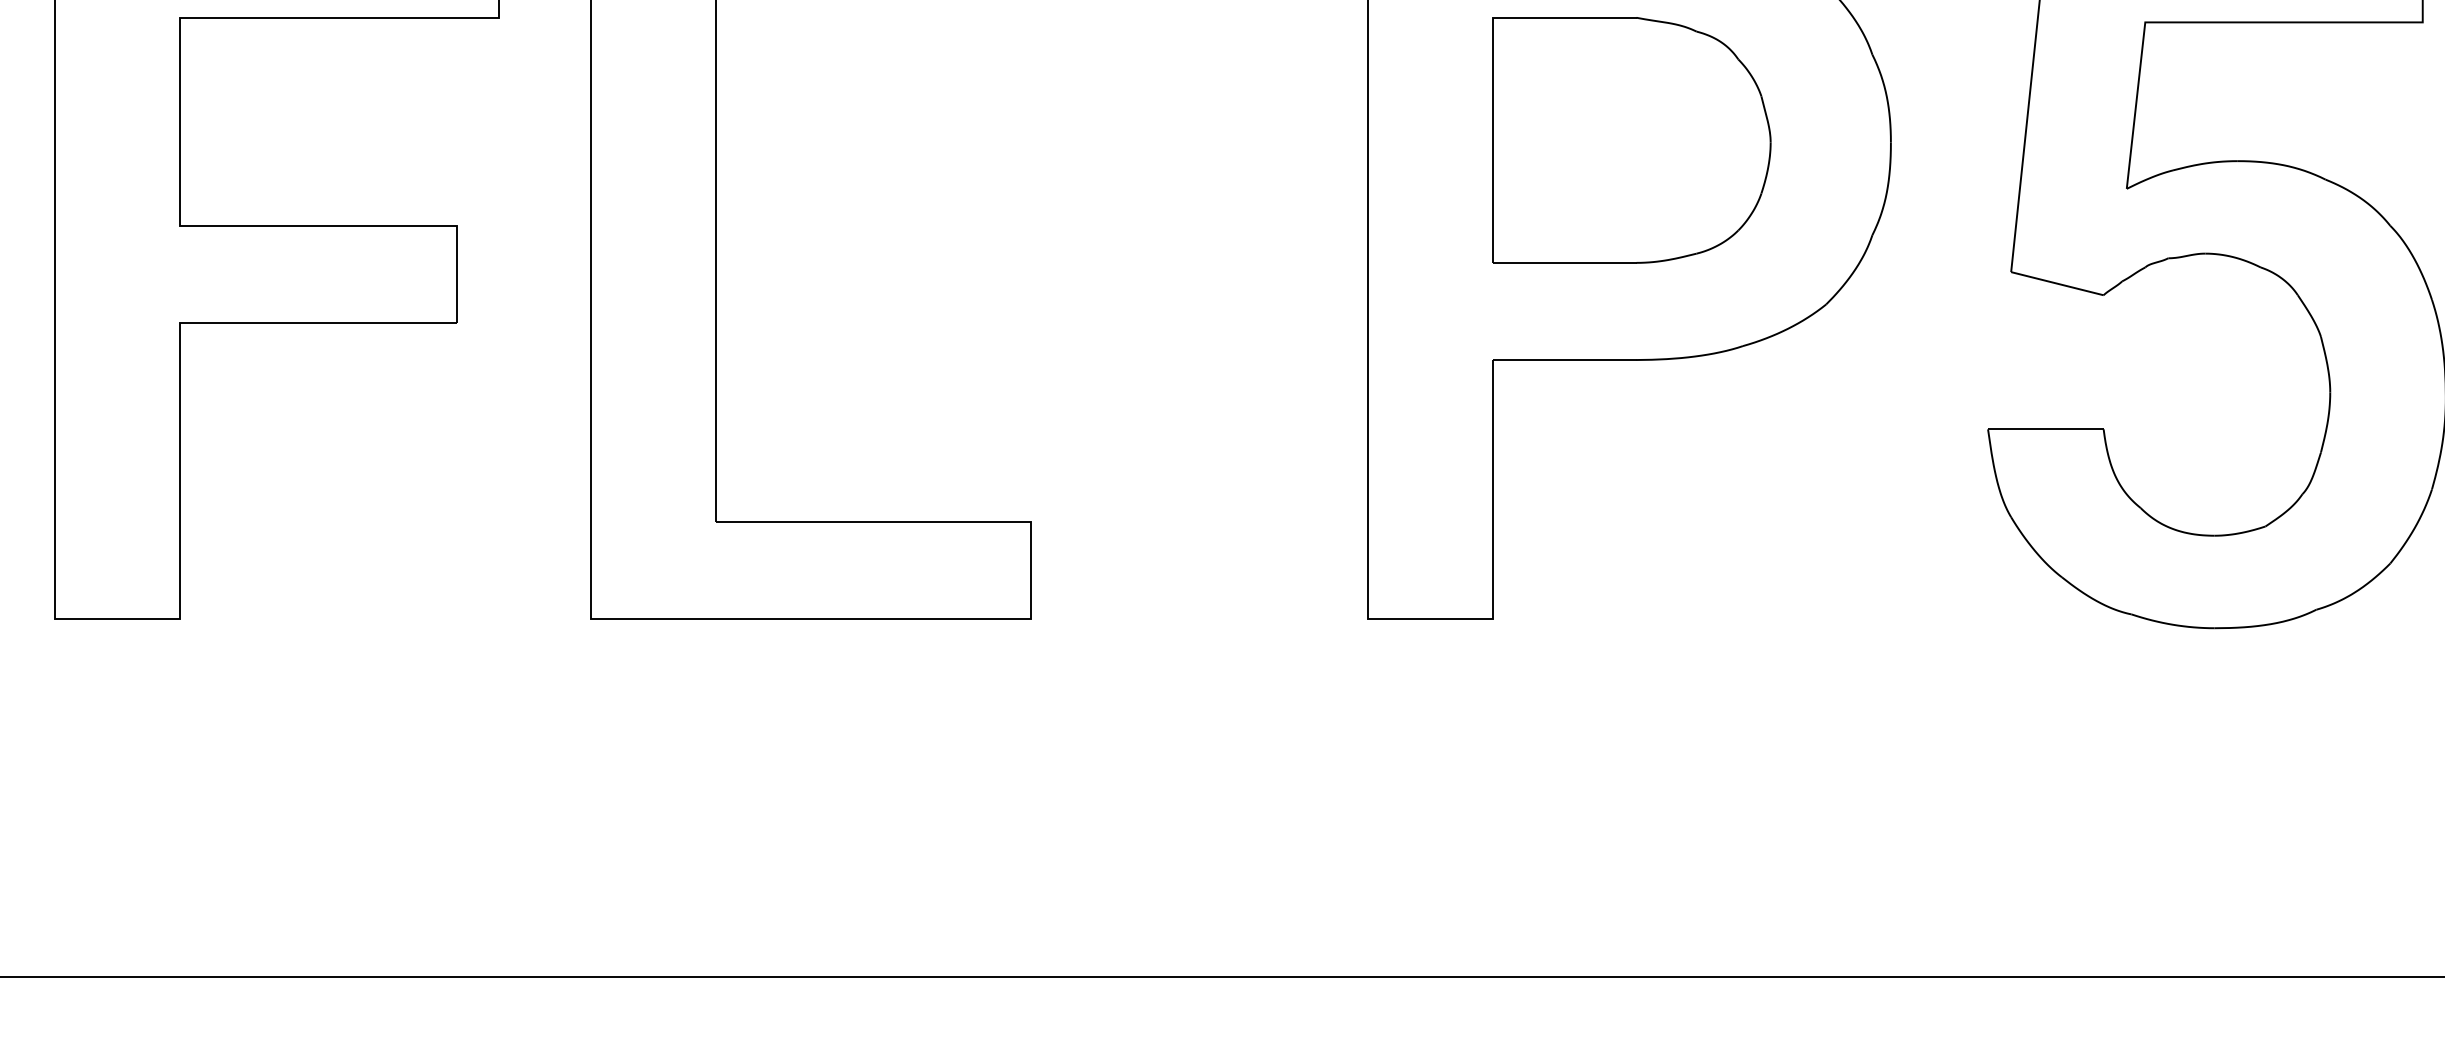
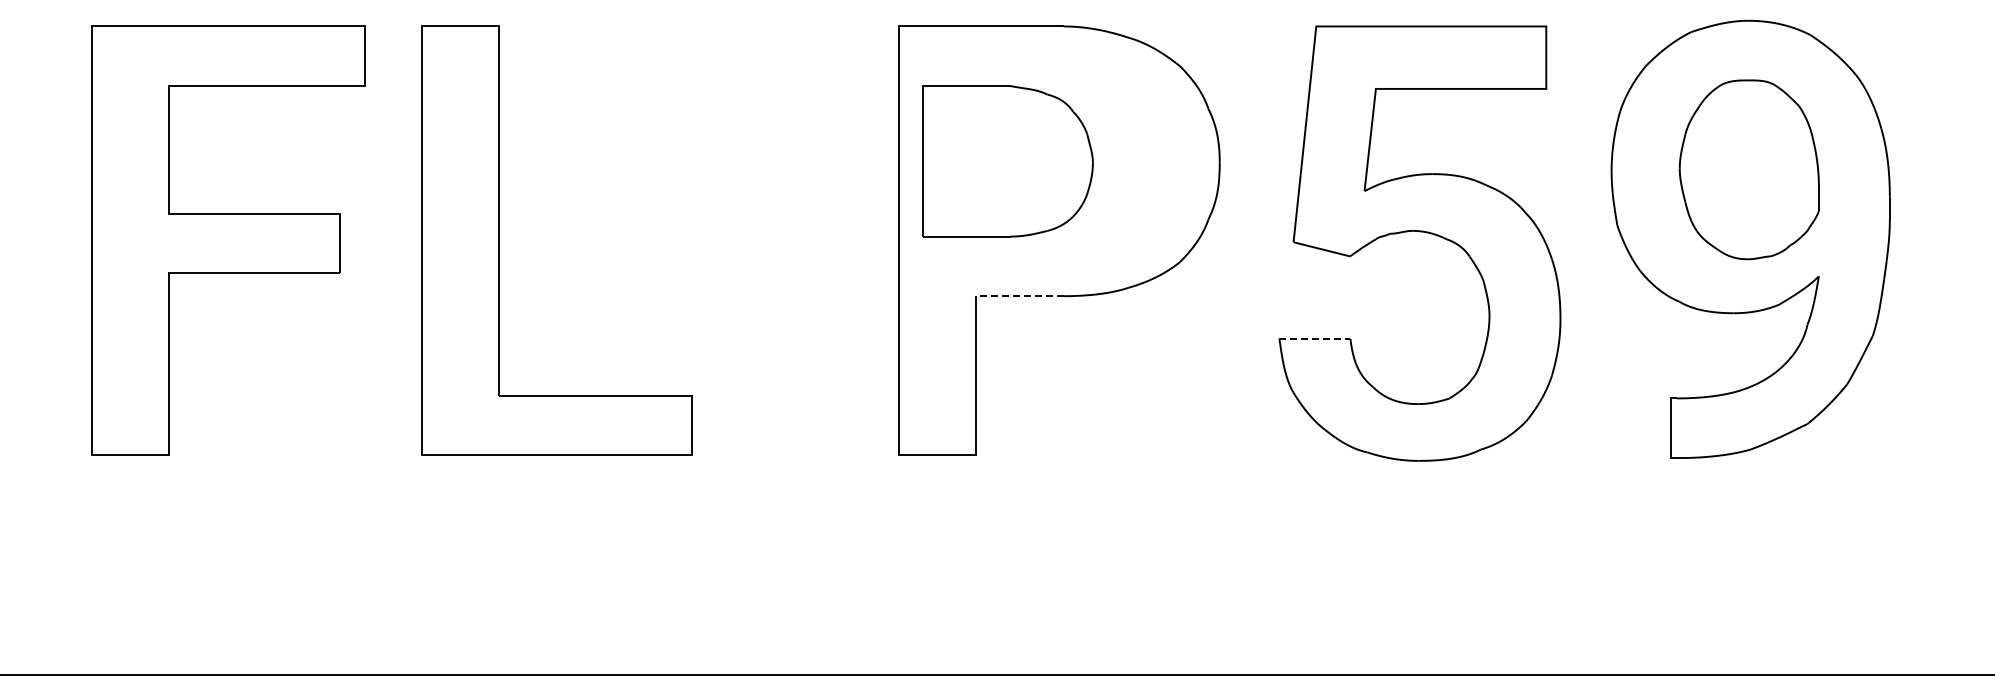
part: (1631, 140) -> (1007, 161), moved
line: (1564, 360) -> (1019, 296), solid -> dashed
line: (2046, 428) -> (1315, 338), solid -> dashed

